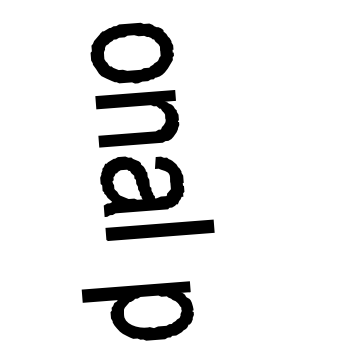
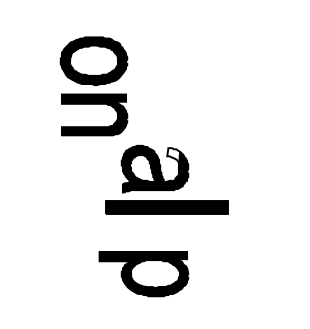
part: (133, 84) -> (93, 86), moved
fill: (163, 170) -> (173, 158), removed
part: (159, 230) -> (166, 207), size x1.4

